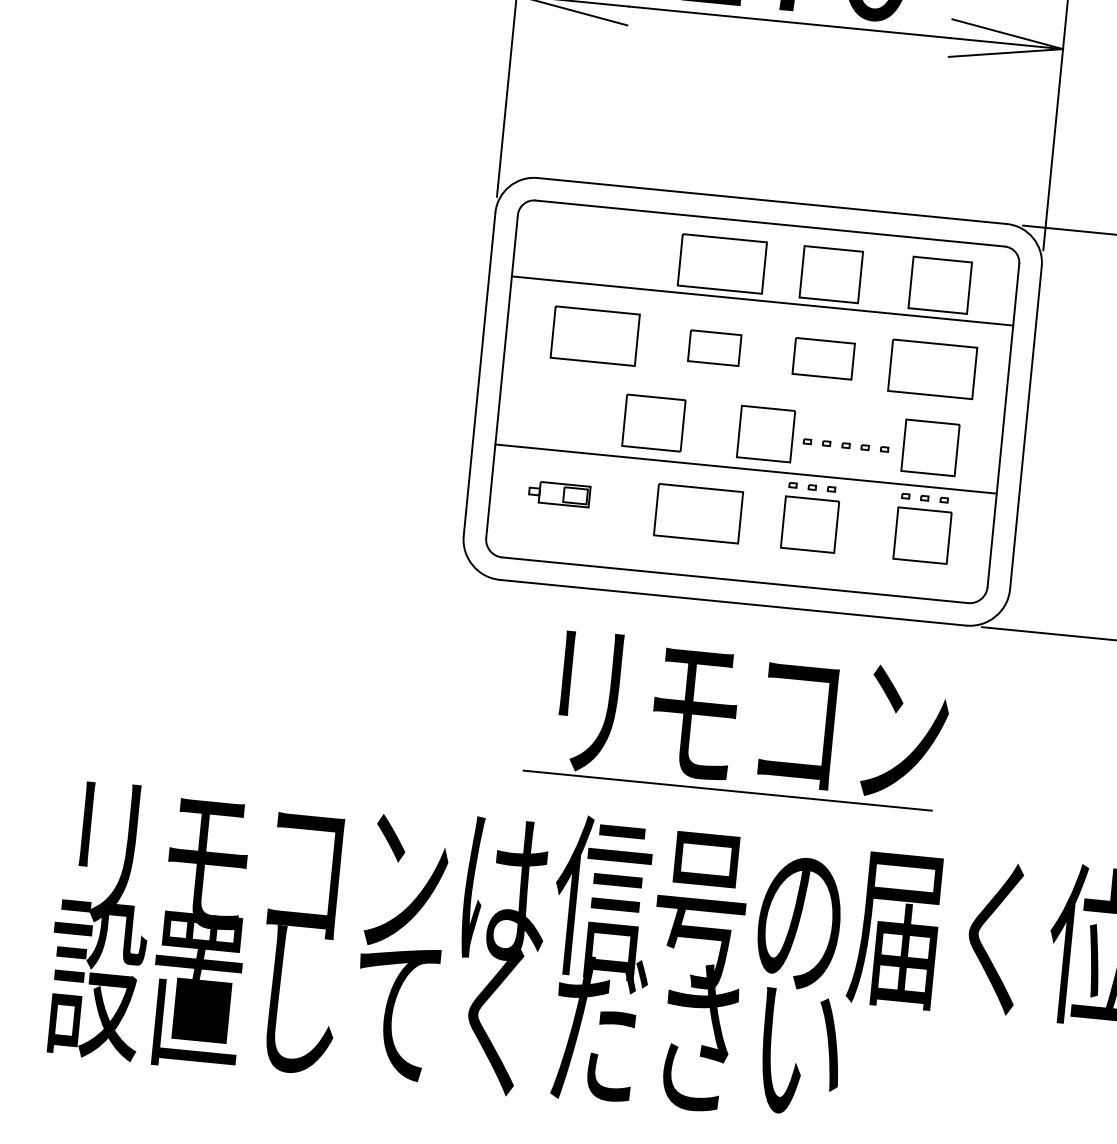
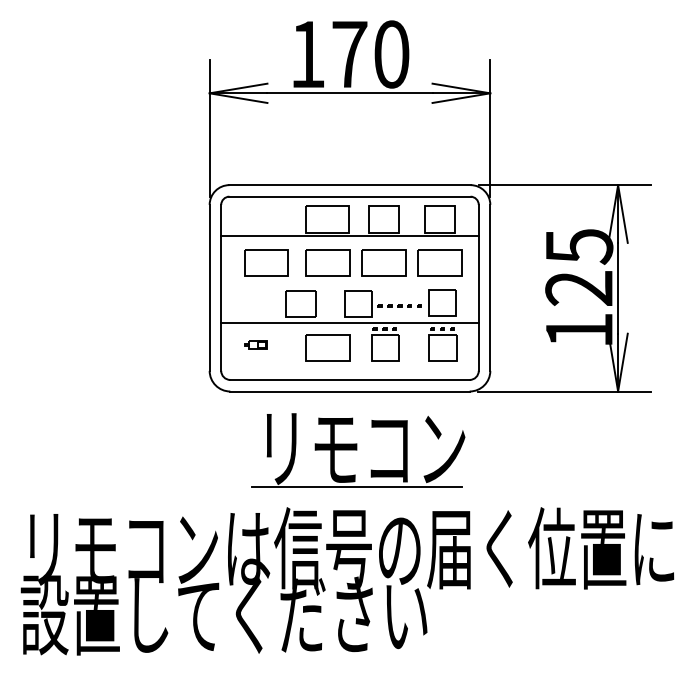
part: (713, 347) -> (327, 262), size x1.67
part: (822, 358) -> (383, 262), size x1.43
part: (557, 493) -> (255, 344), size x0.71

